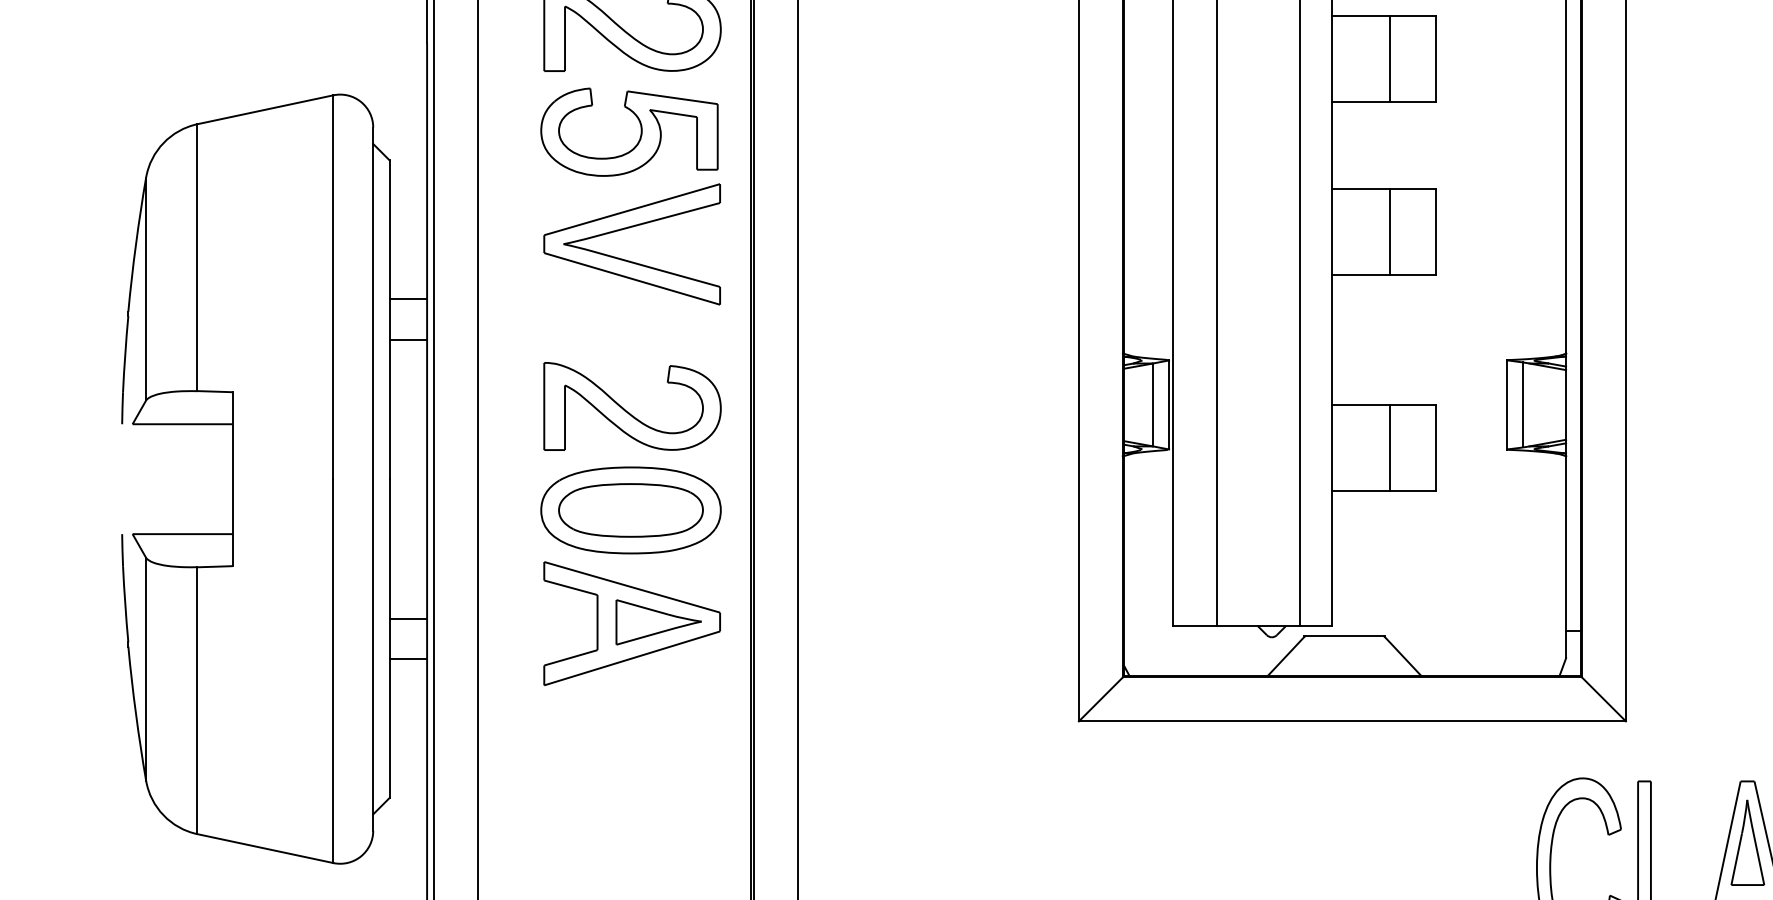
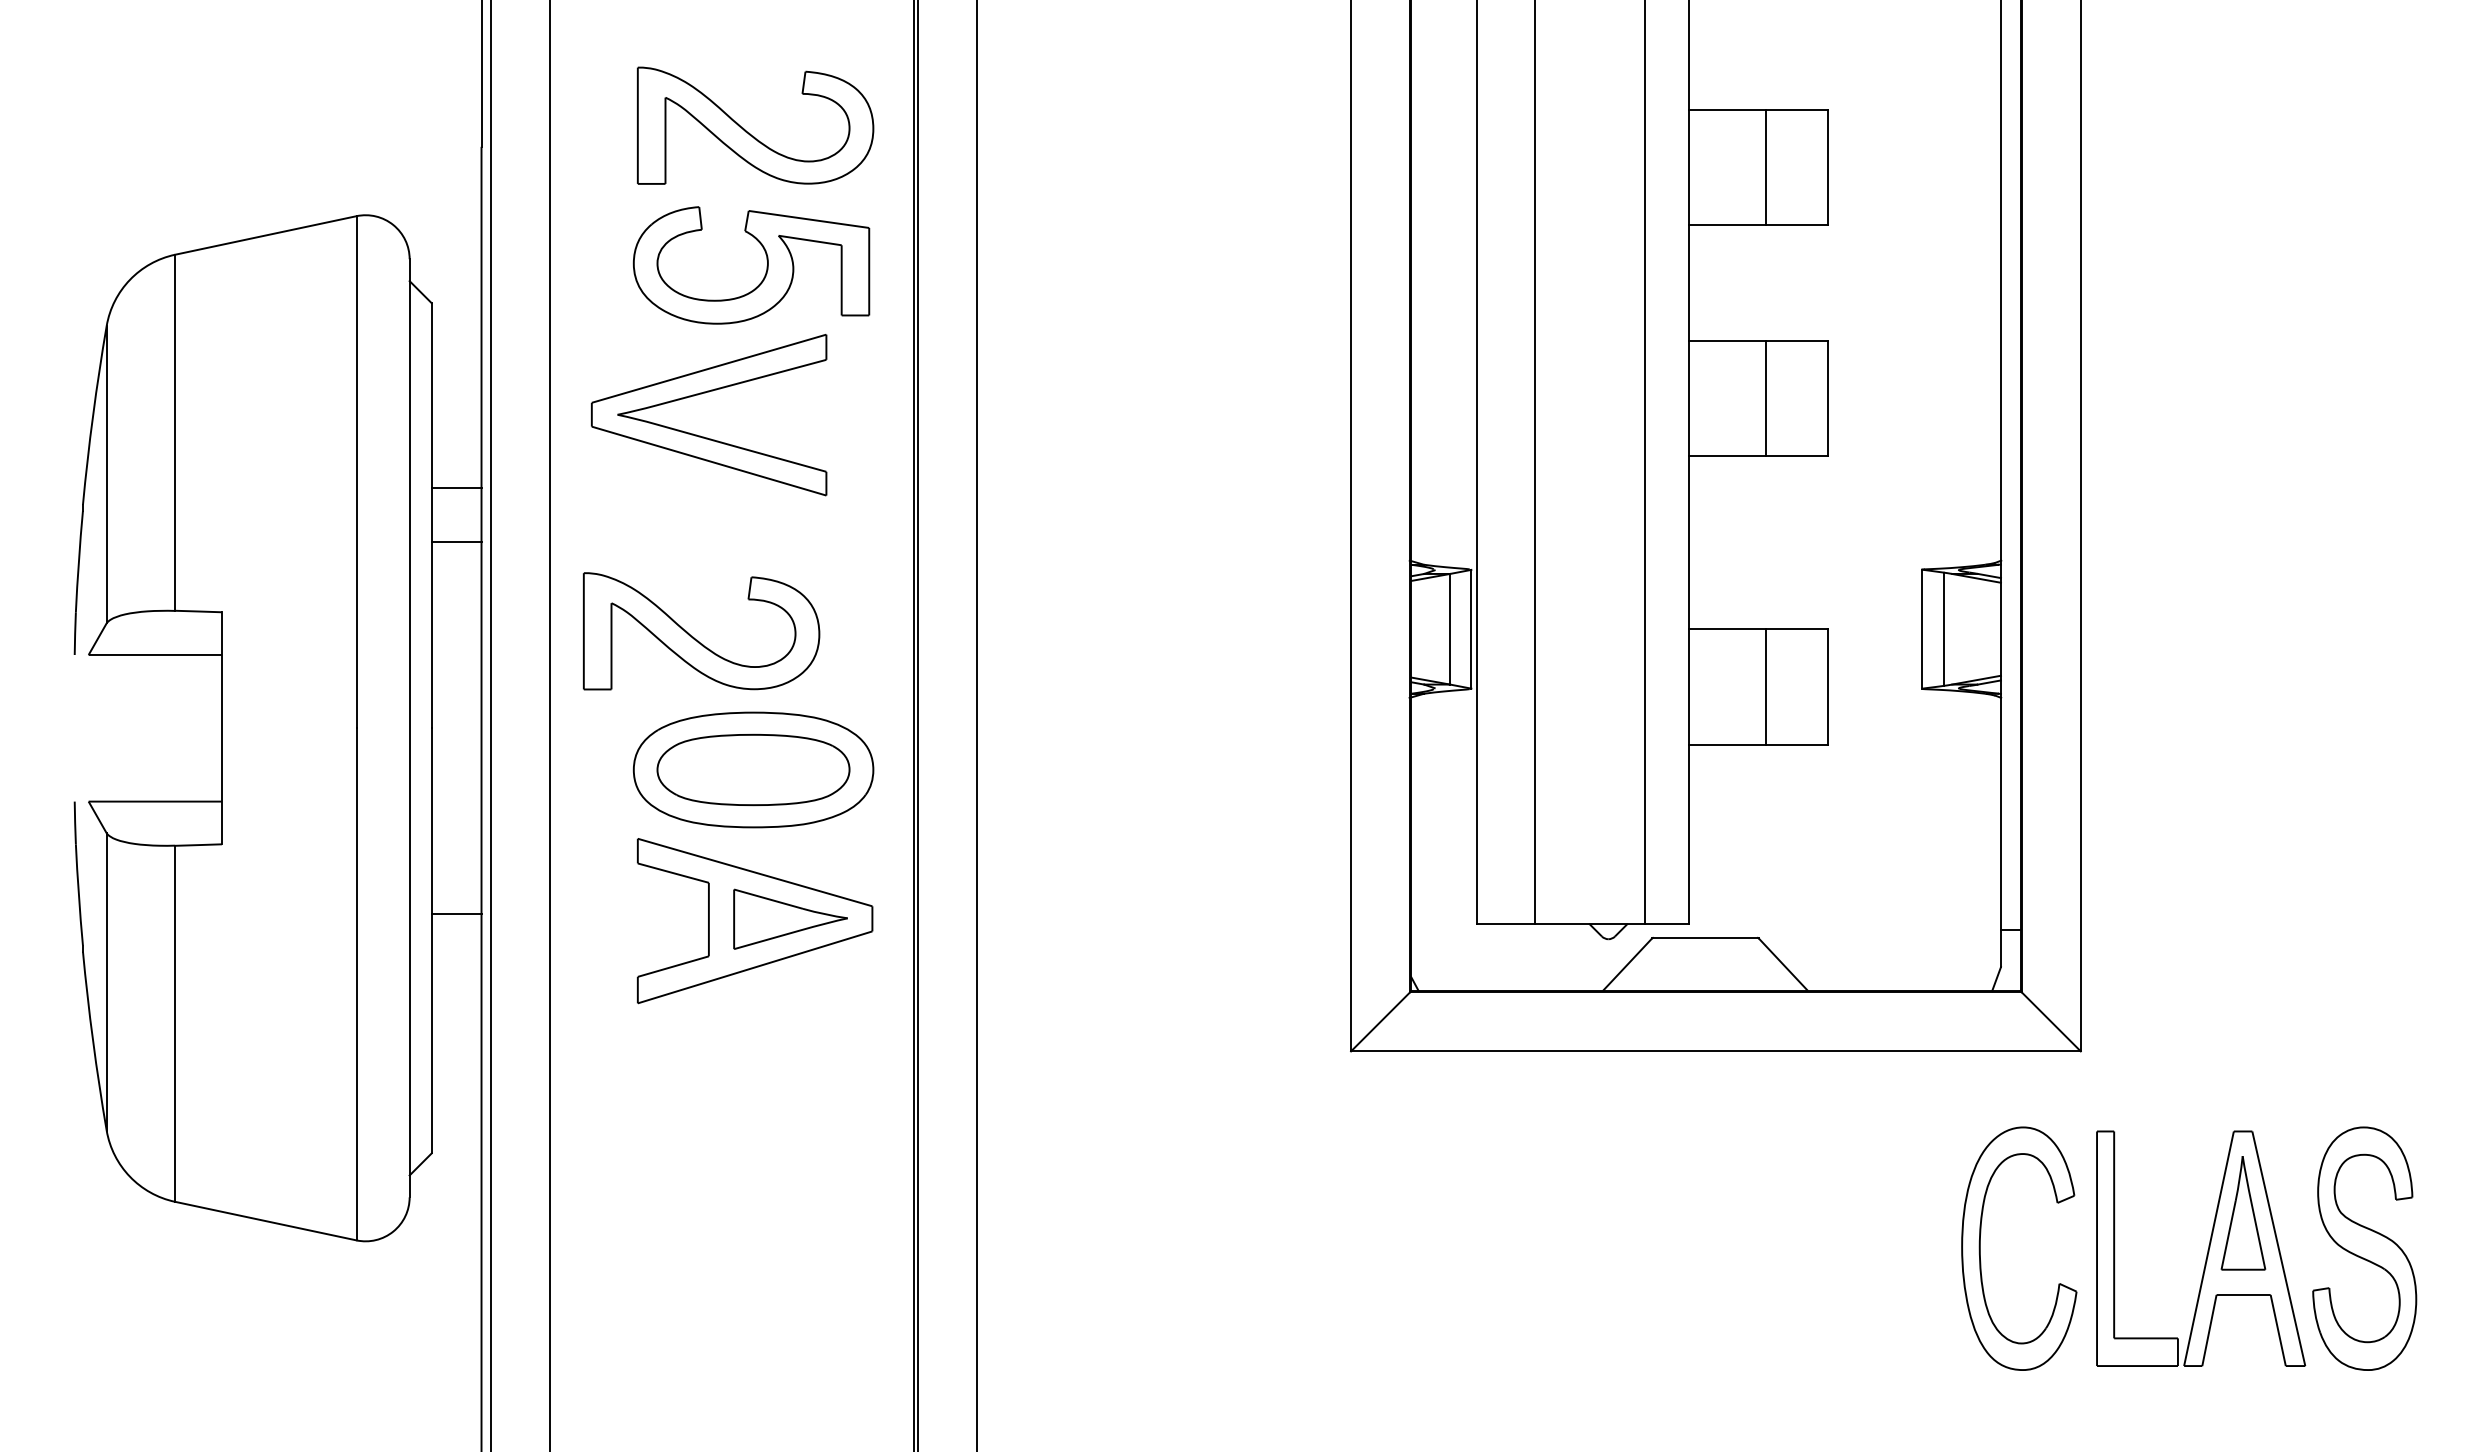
part: (628, 260) -> (704, 436), moved
part: (627, 411) -> (694, 637), moved
line: (408, 659) -> (456, 968), removed

